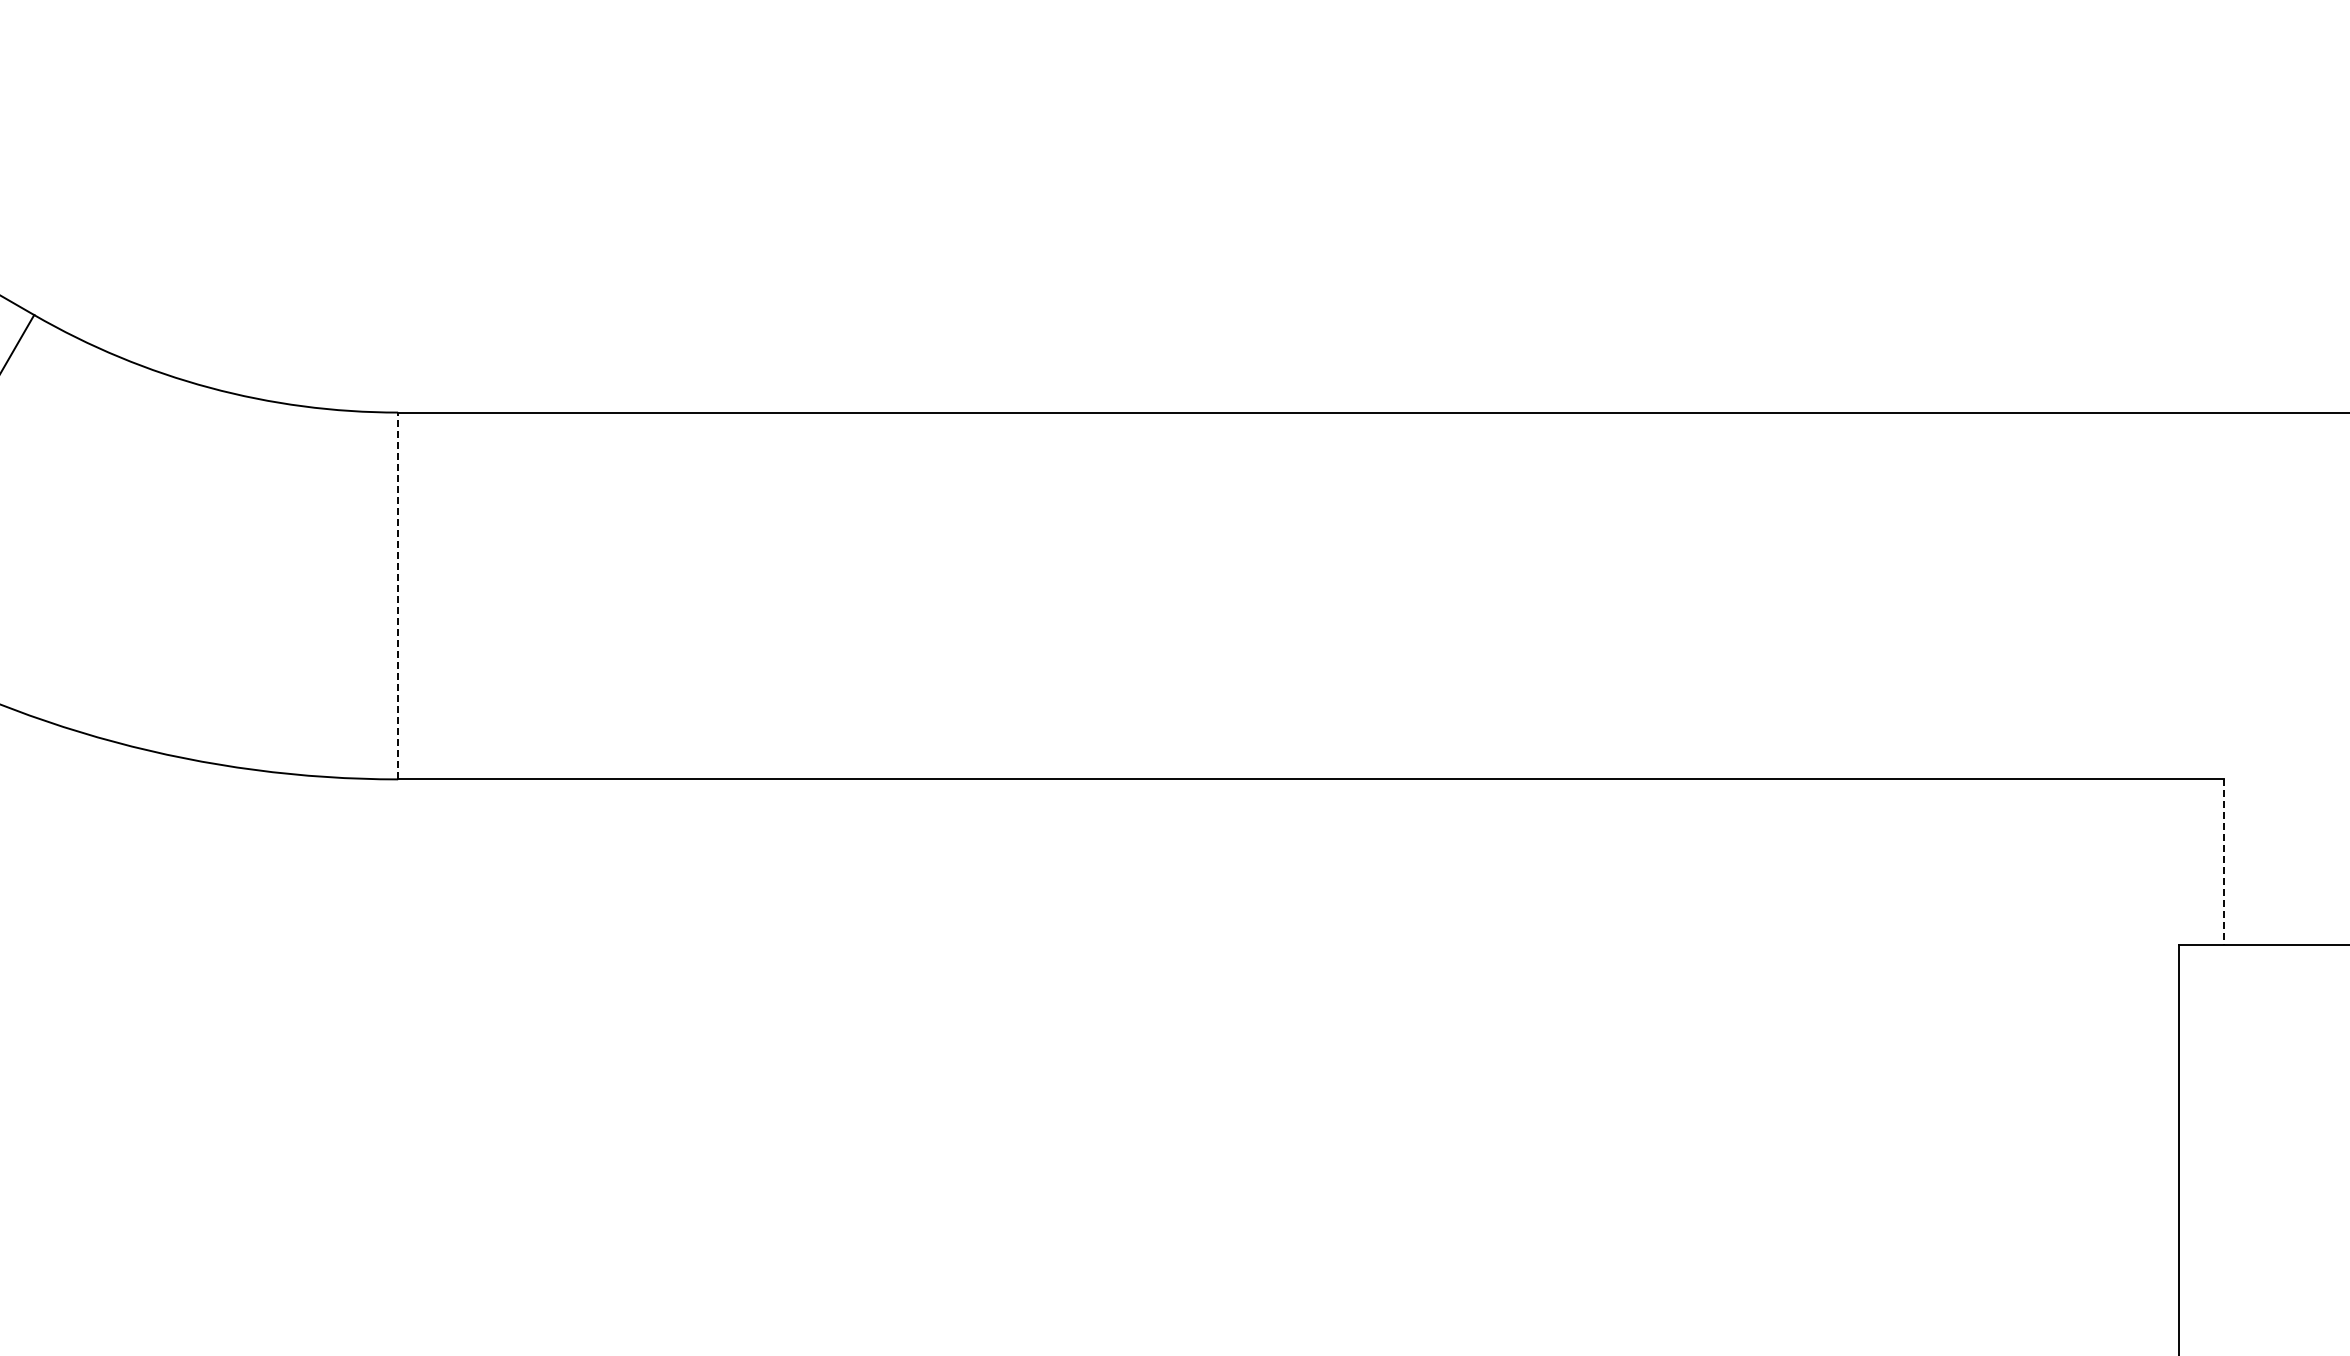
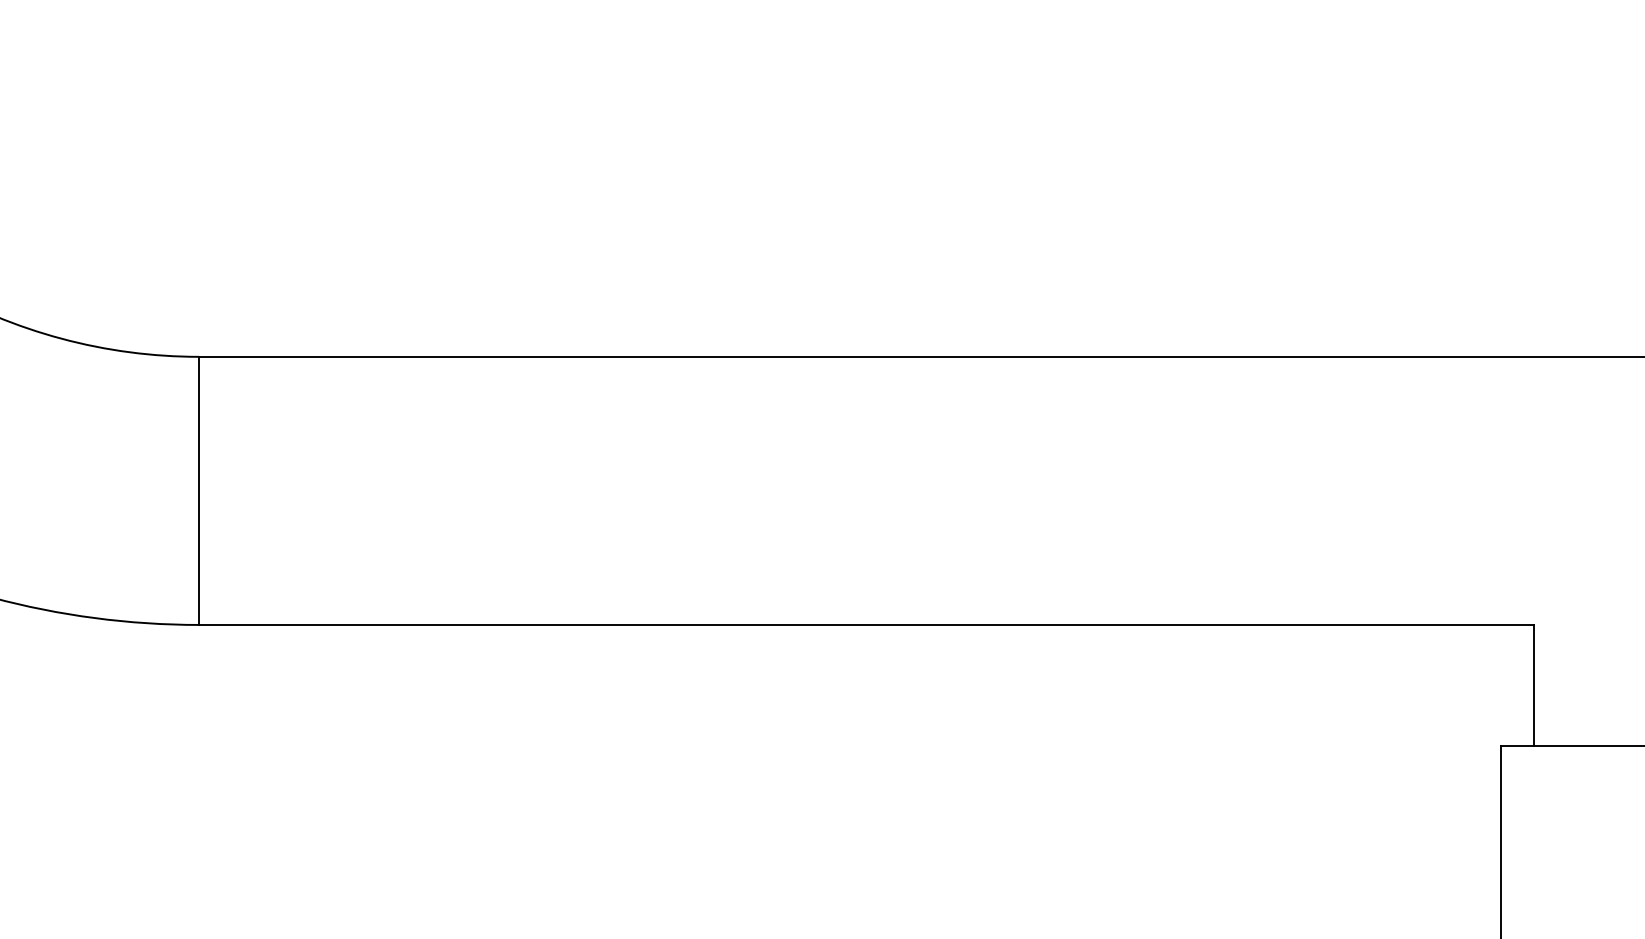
line: (398, 595) -> (199, 490), dashed -> solid
line: (2224, 862) -> (1534, 685), dashed -> solid

